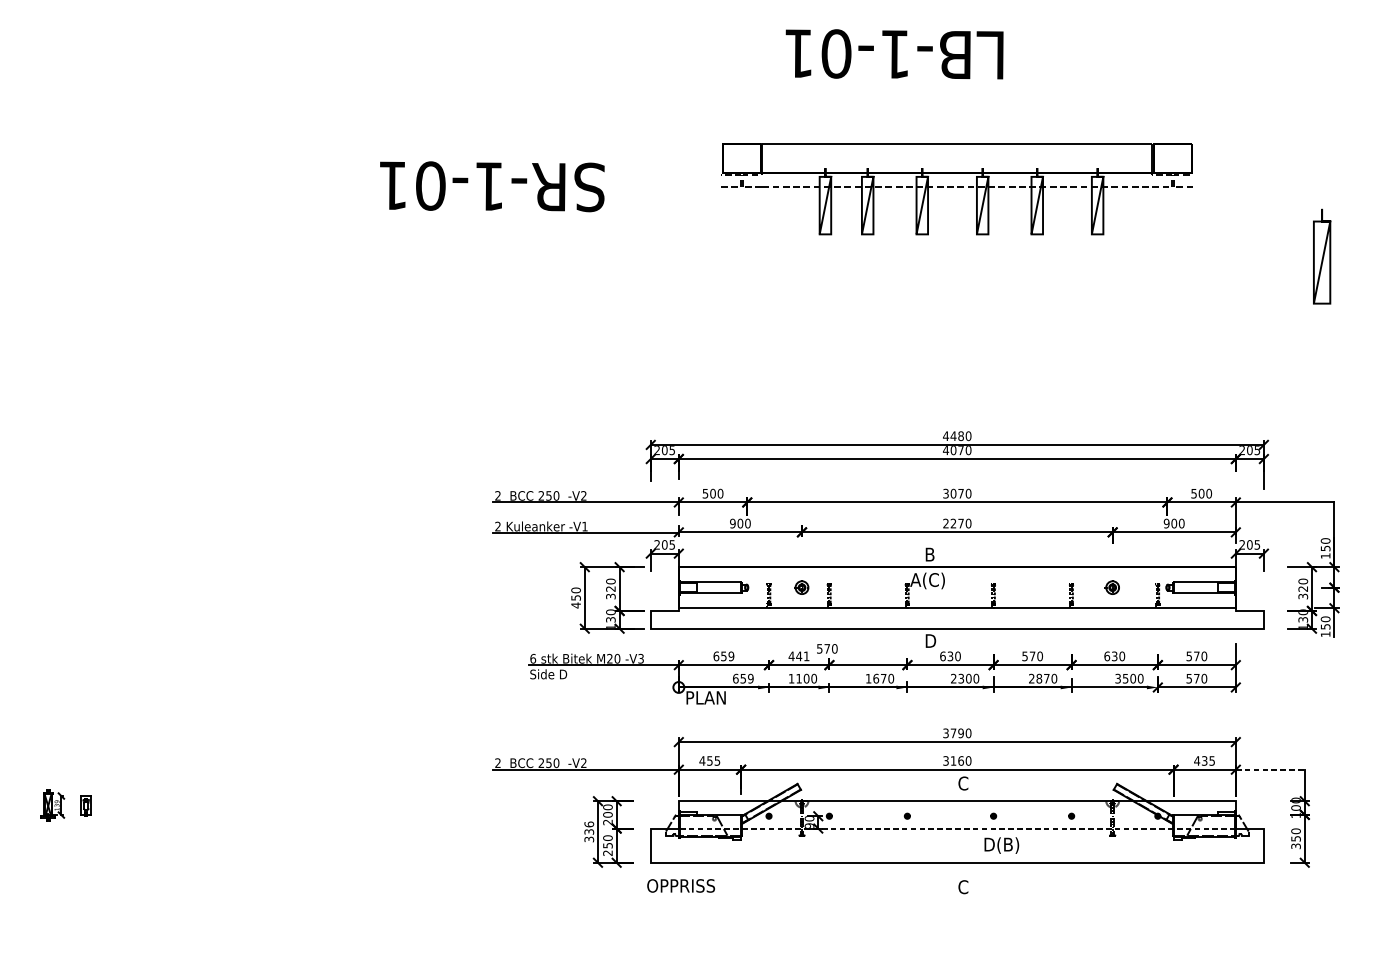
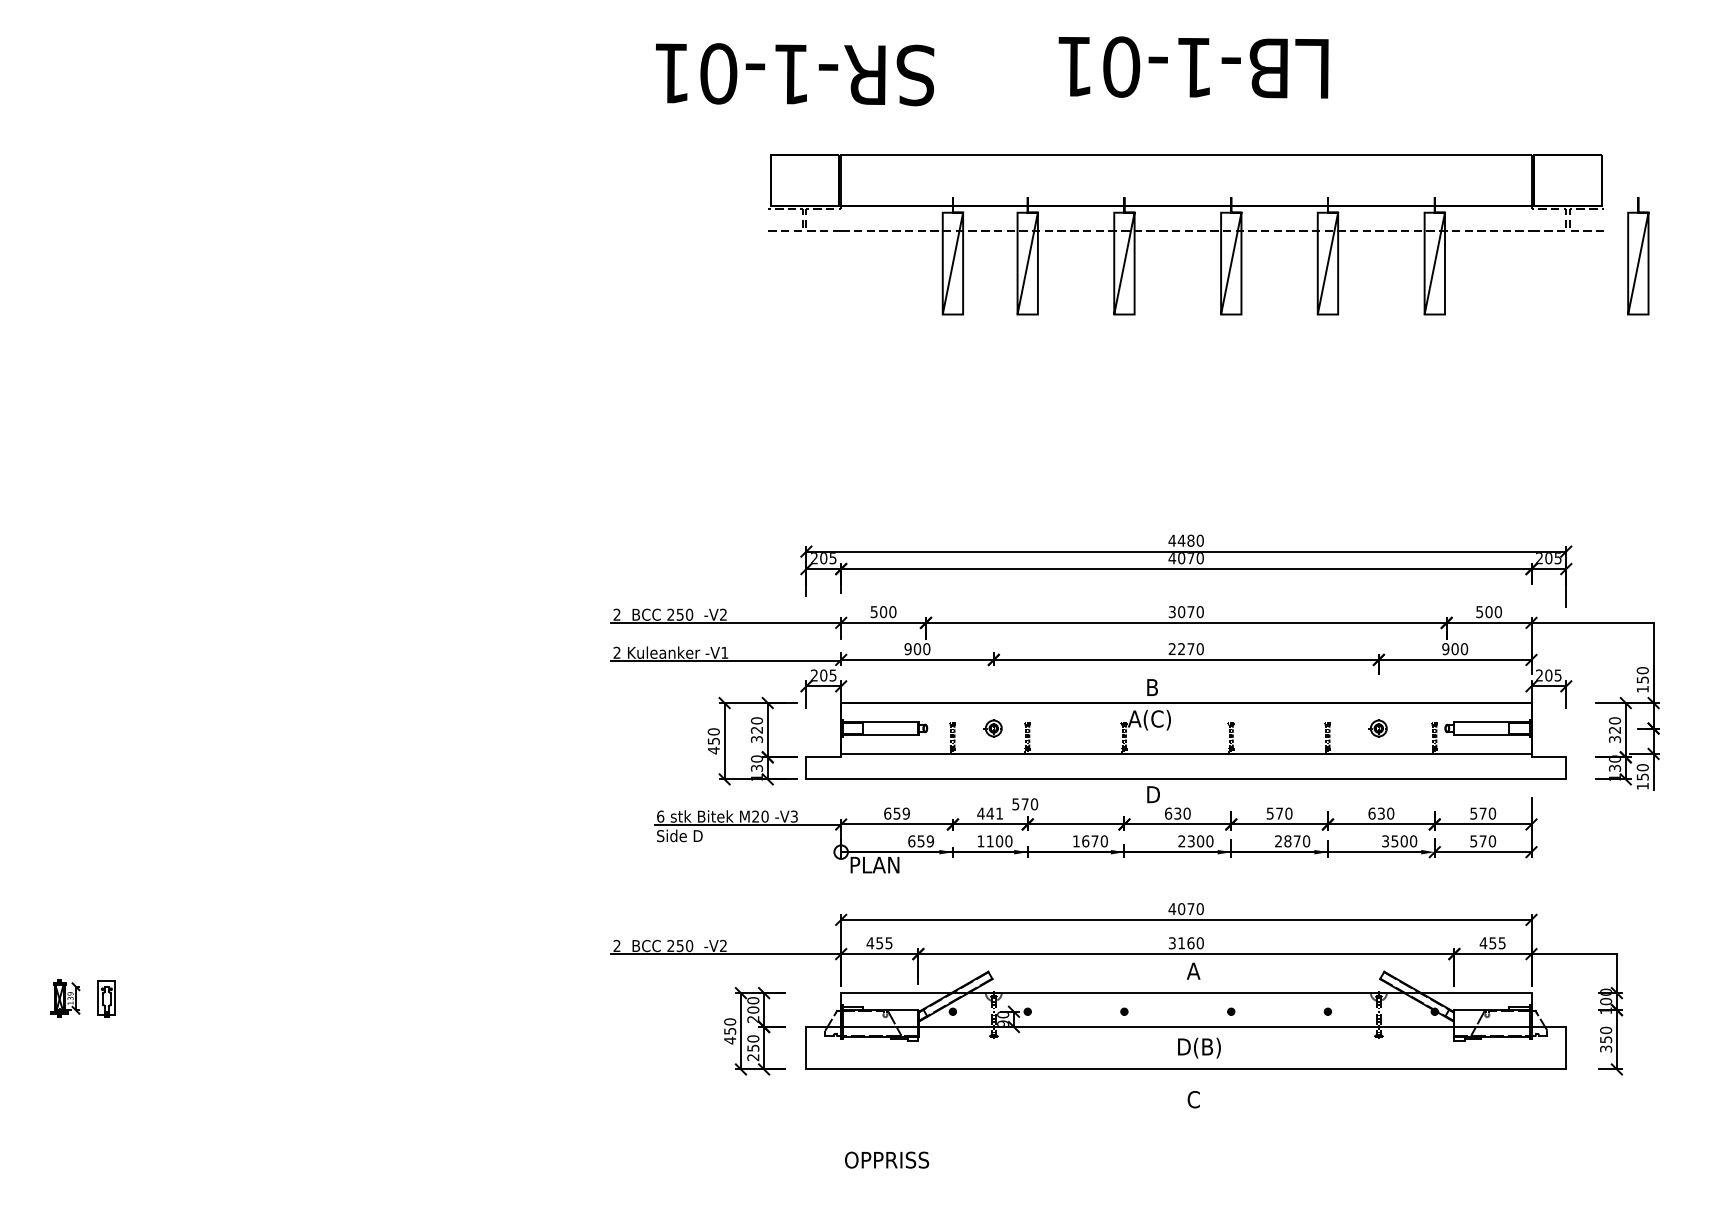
text: (894, 54) -> (1193, 67), moved
text: (492, 186) -> (795, 74), moved
part: (956, 189) -> (1185, 234), size x1.43
curve: (1322, 256) -> (1638, 256), moved
text: (953, 733) -> (1181, 909), 3790 -> 4070
text: (1204, 760) -> (1492, 942), 435 -> 455
line: (1270, 770) -> (1574, 954), dashed -> solid
text: (963, 782) -> (1193, 970), C -> A
part: (86, 805) -> (106, 998), size x1.43
line: (956, 828) -> (1185, 1027), dashed -> solid
text: (589, 832) -> (730, 1031), 336 -> 450
text: (1001, 845) -> (1199, 1047), moved
text: (681, 885) -> (887, 1159), moved

